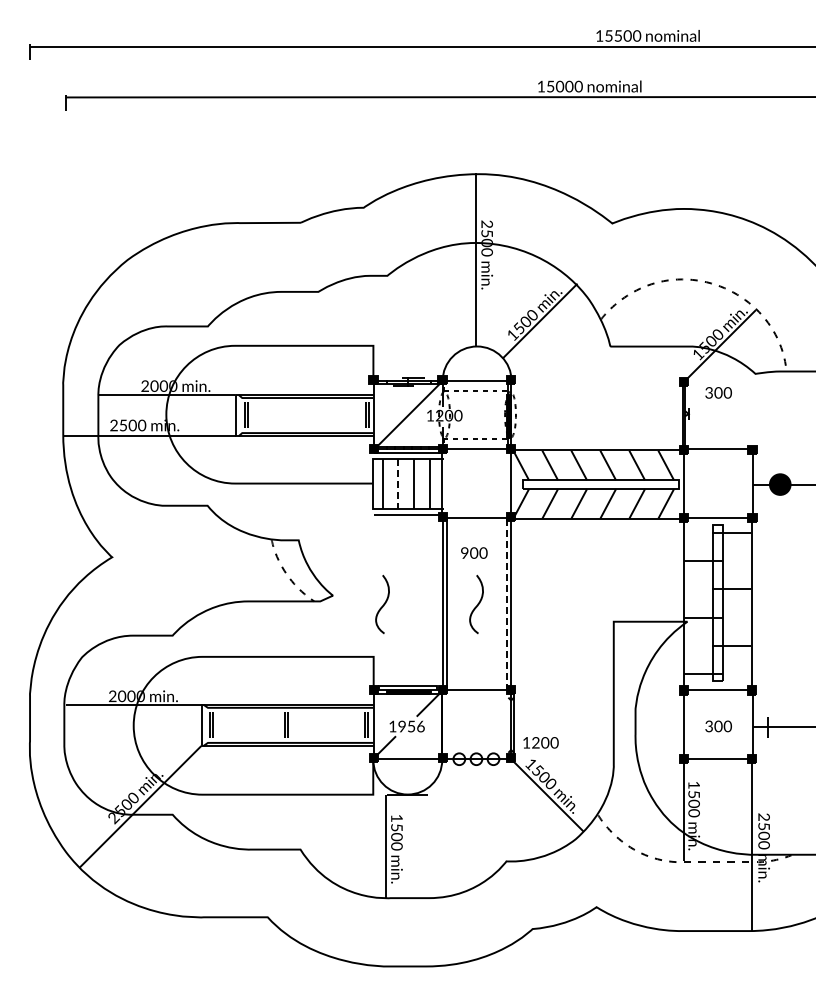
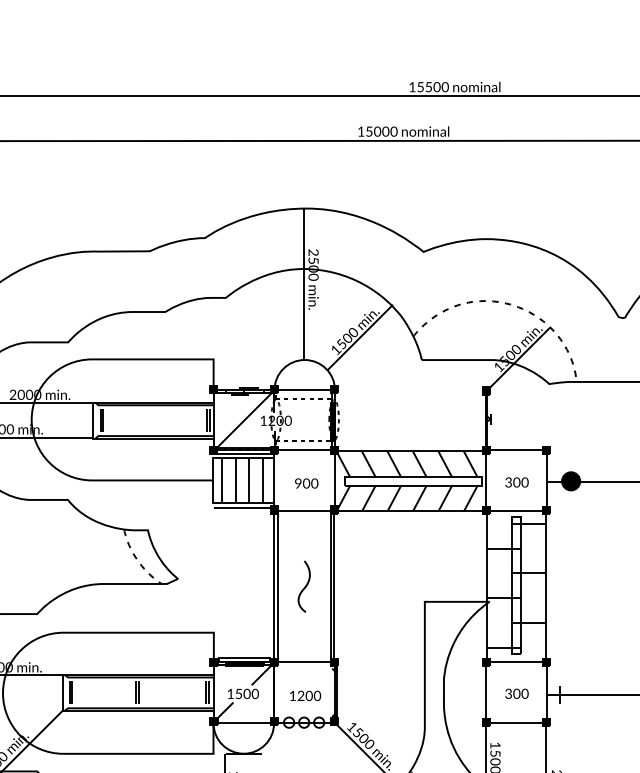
text: (718, 392) -> (516, 482), moved
line: (398, 484) -> (235, 481), dashed -> solid
text: (474, 552) -> (306, 483), moved
curve: (383, 604) -> (222, 586), removed
line: (506, 604) -> (330, 586), dashed -> solid
text: (411, 726) -> (247, 693), 1956 -> 1500
text: (540, 742) -> (305, 695), moved

